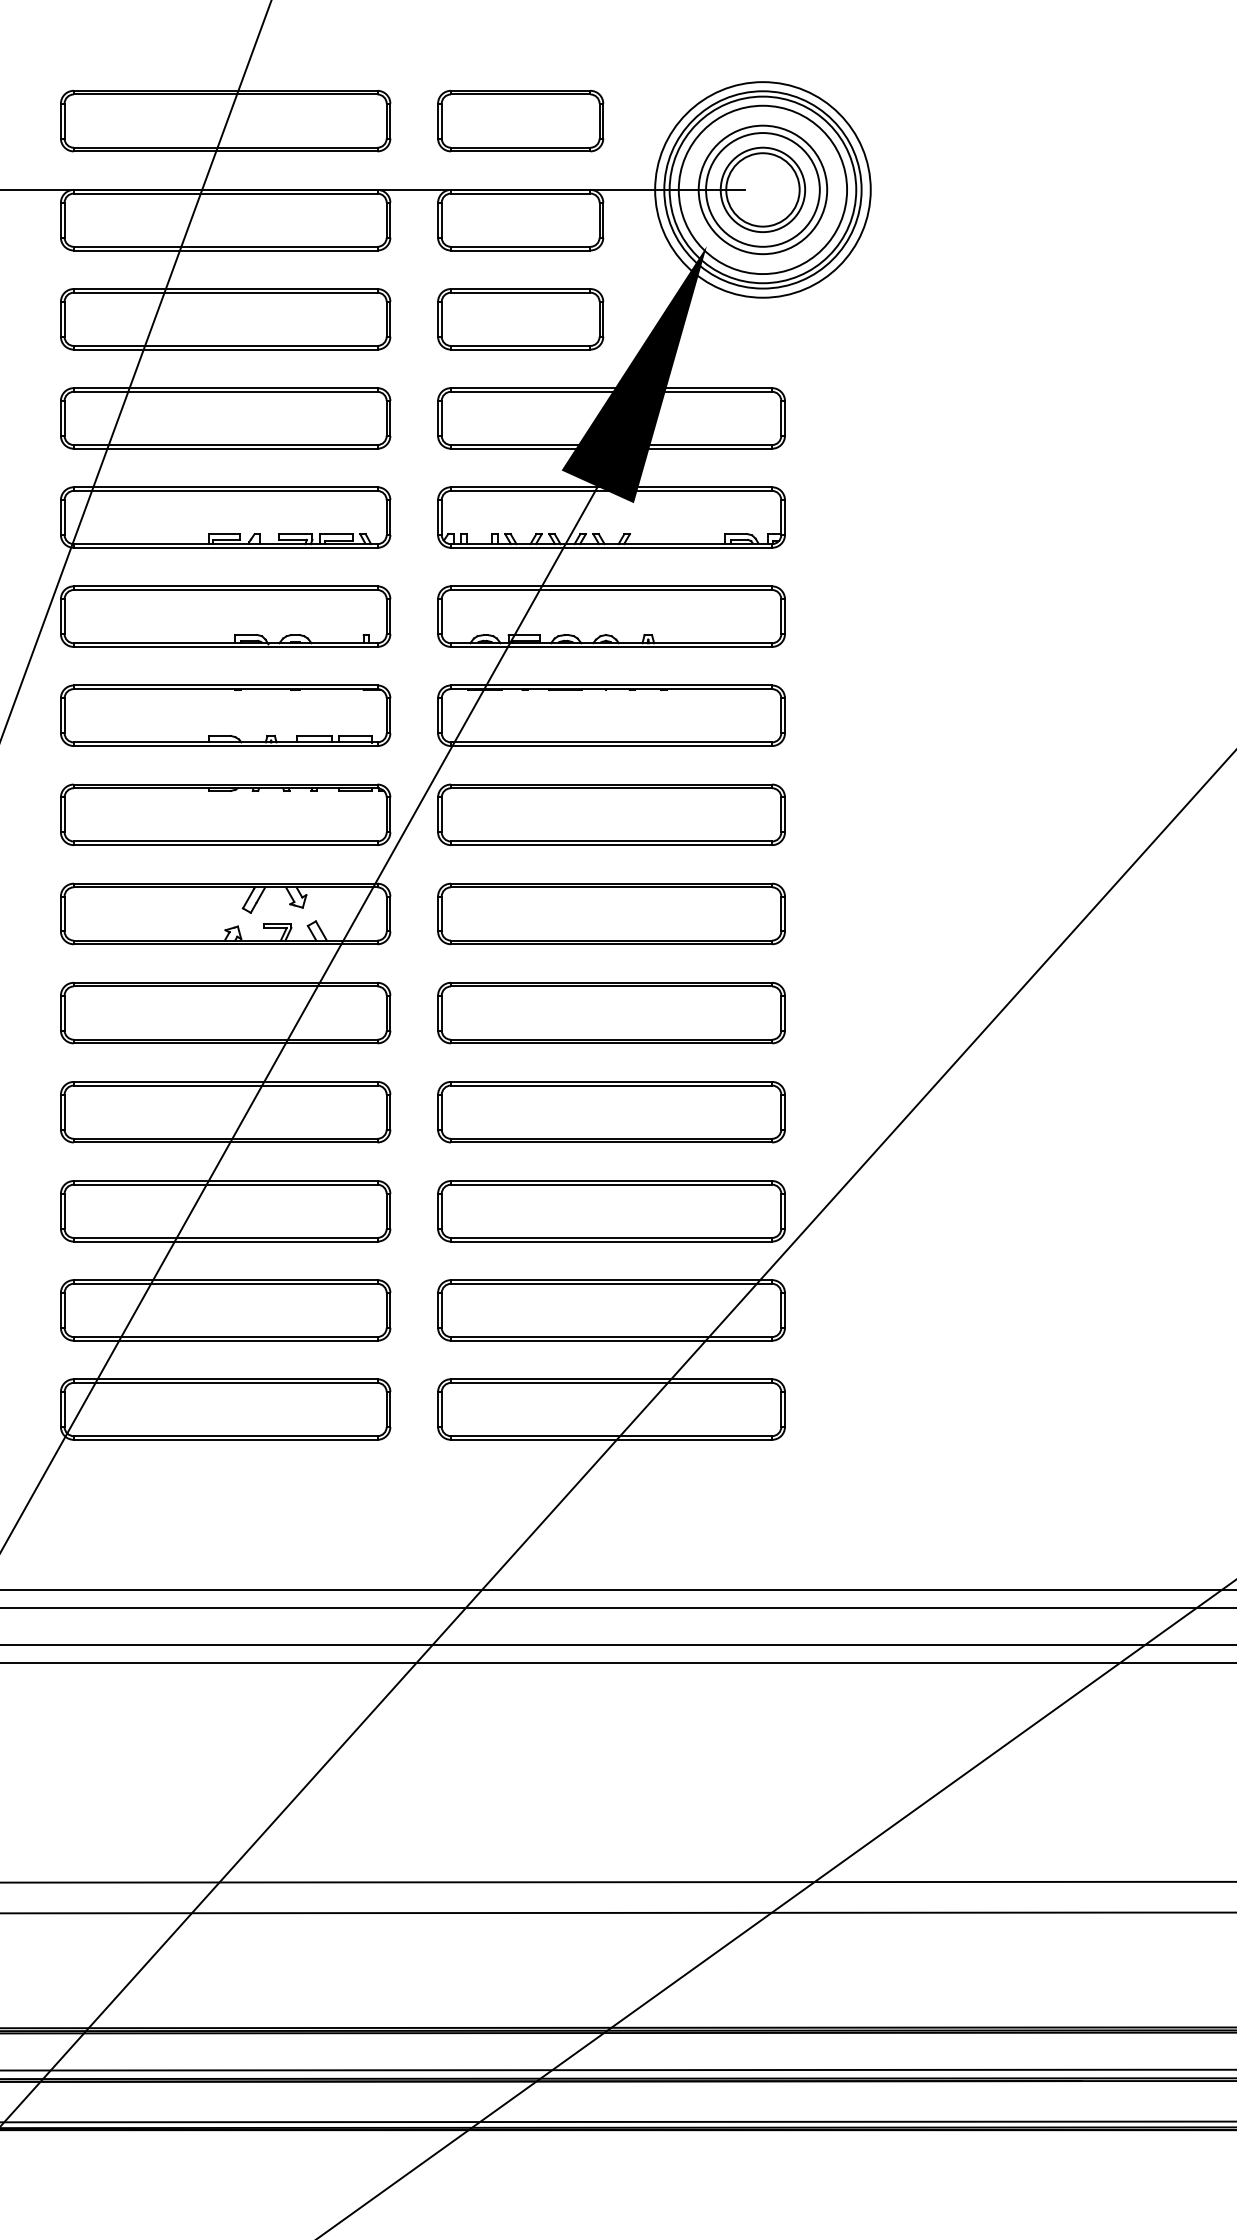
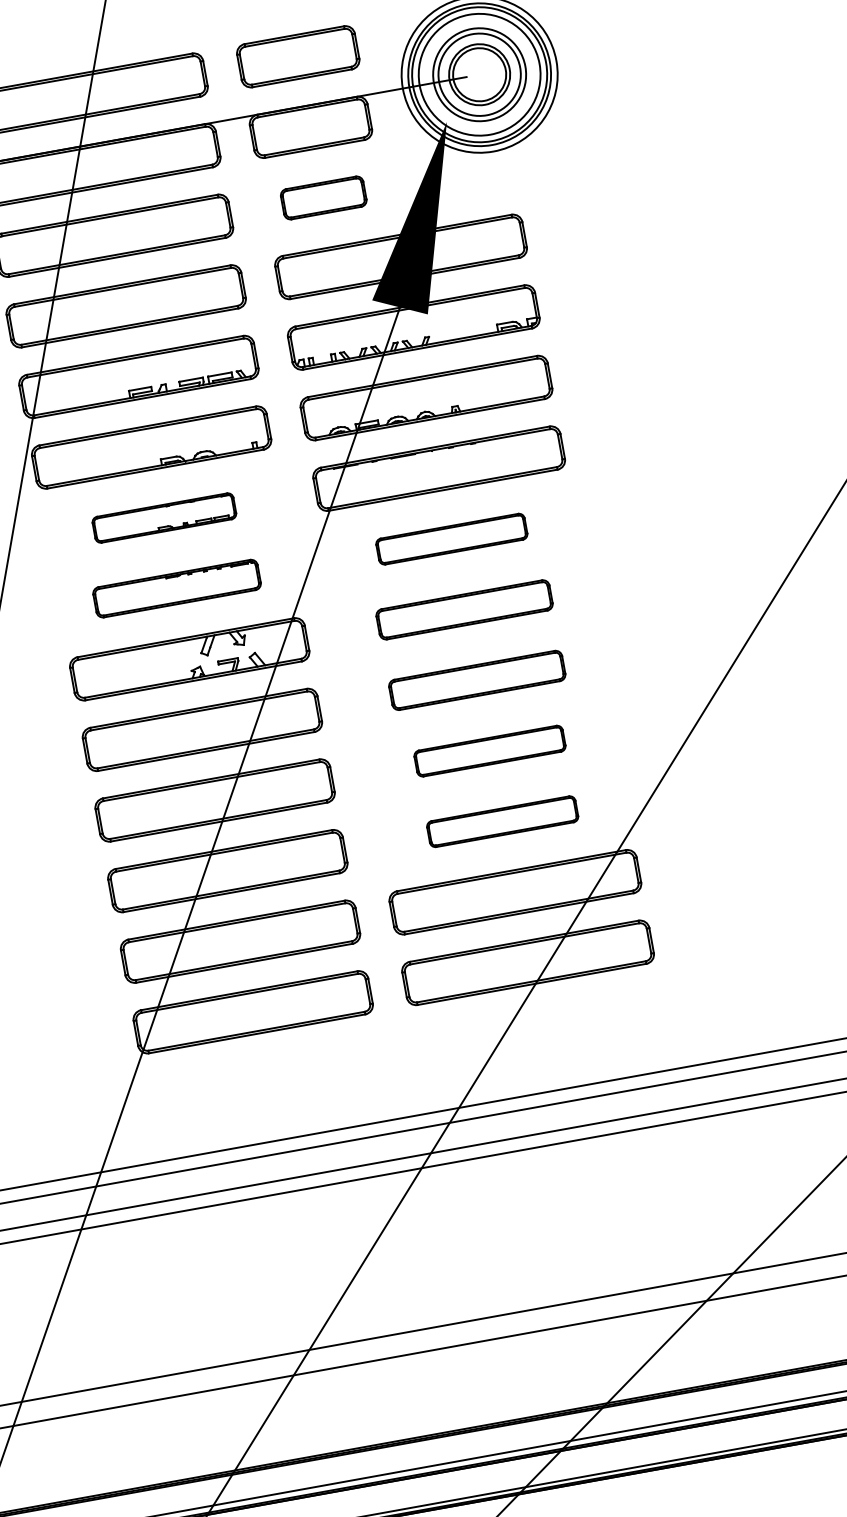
part: (520, 319) -> (323, 198), size x0.7
part: (225, 715) -> (164, 517), size x0.6
part: (225, 814) -> (176, 588), size x0.7
part: (611, 814) -> (451, 539), size x0.6
part: (611, 913) -> (464, 609), size x0.7
part: (611, 1012) -> (477, 680), size x0.7
part: (611, 1112) -> (490, 751), size x0.6
part: (611, 1211) -> (502, 821), size x0.6

